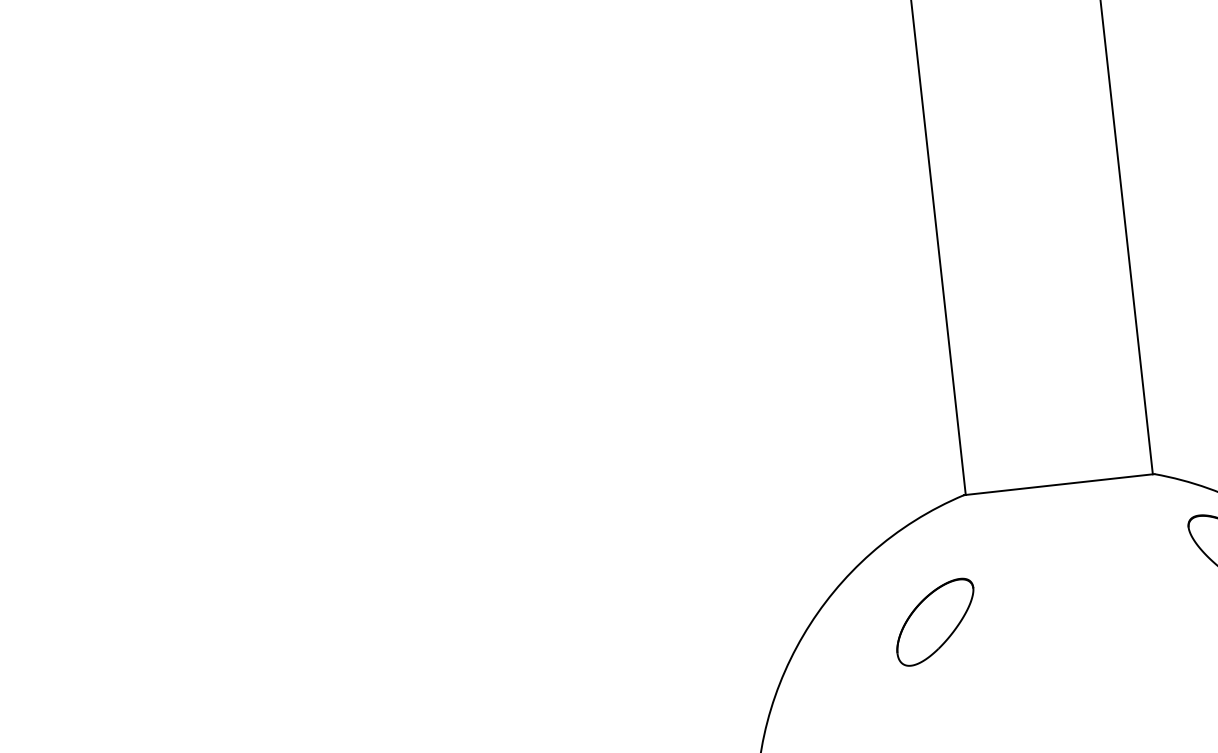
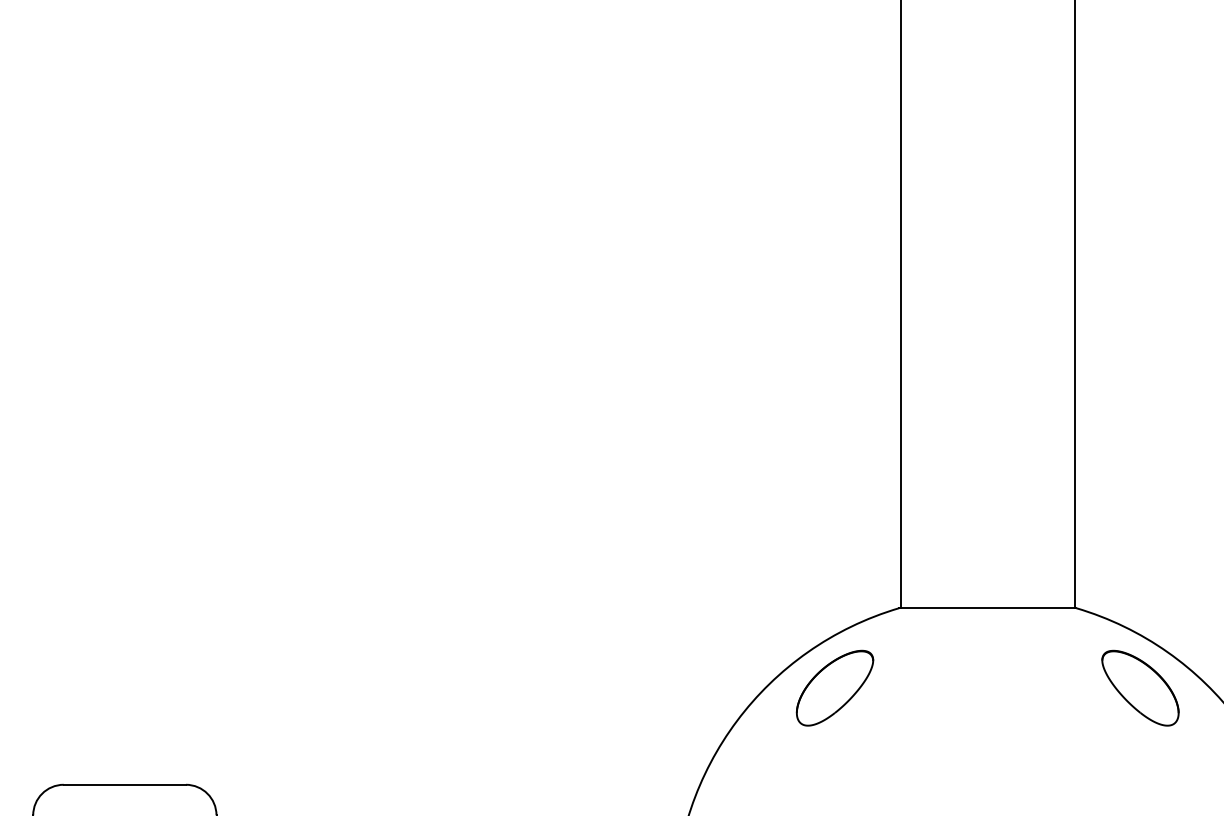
part: (934, 621) -> (834, 687), moved

